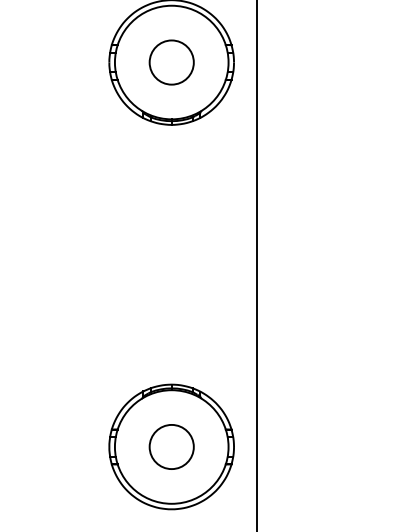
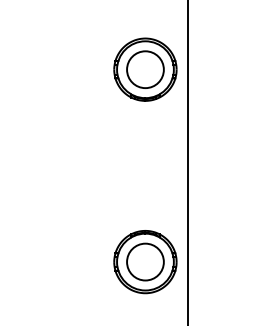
circle: (171, 62) -> (145, 69), size x1.67
circle: (171, 445) -> (145, 261), size x1.67

